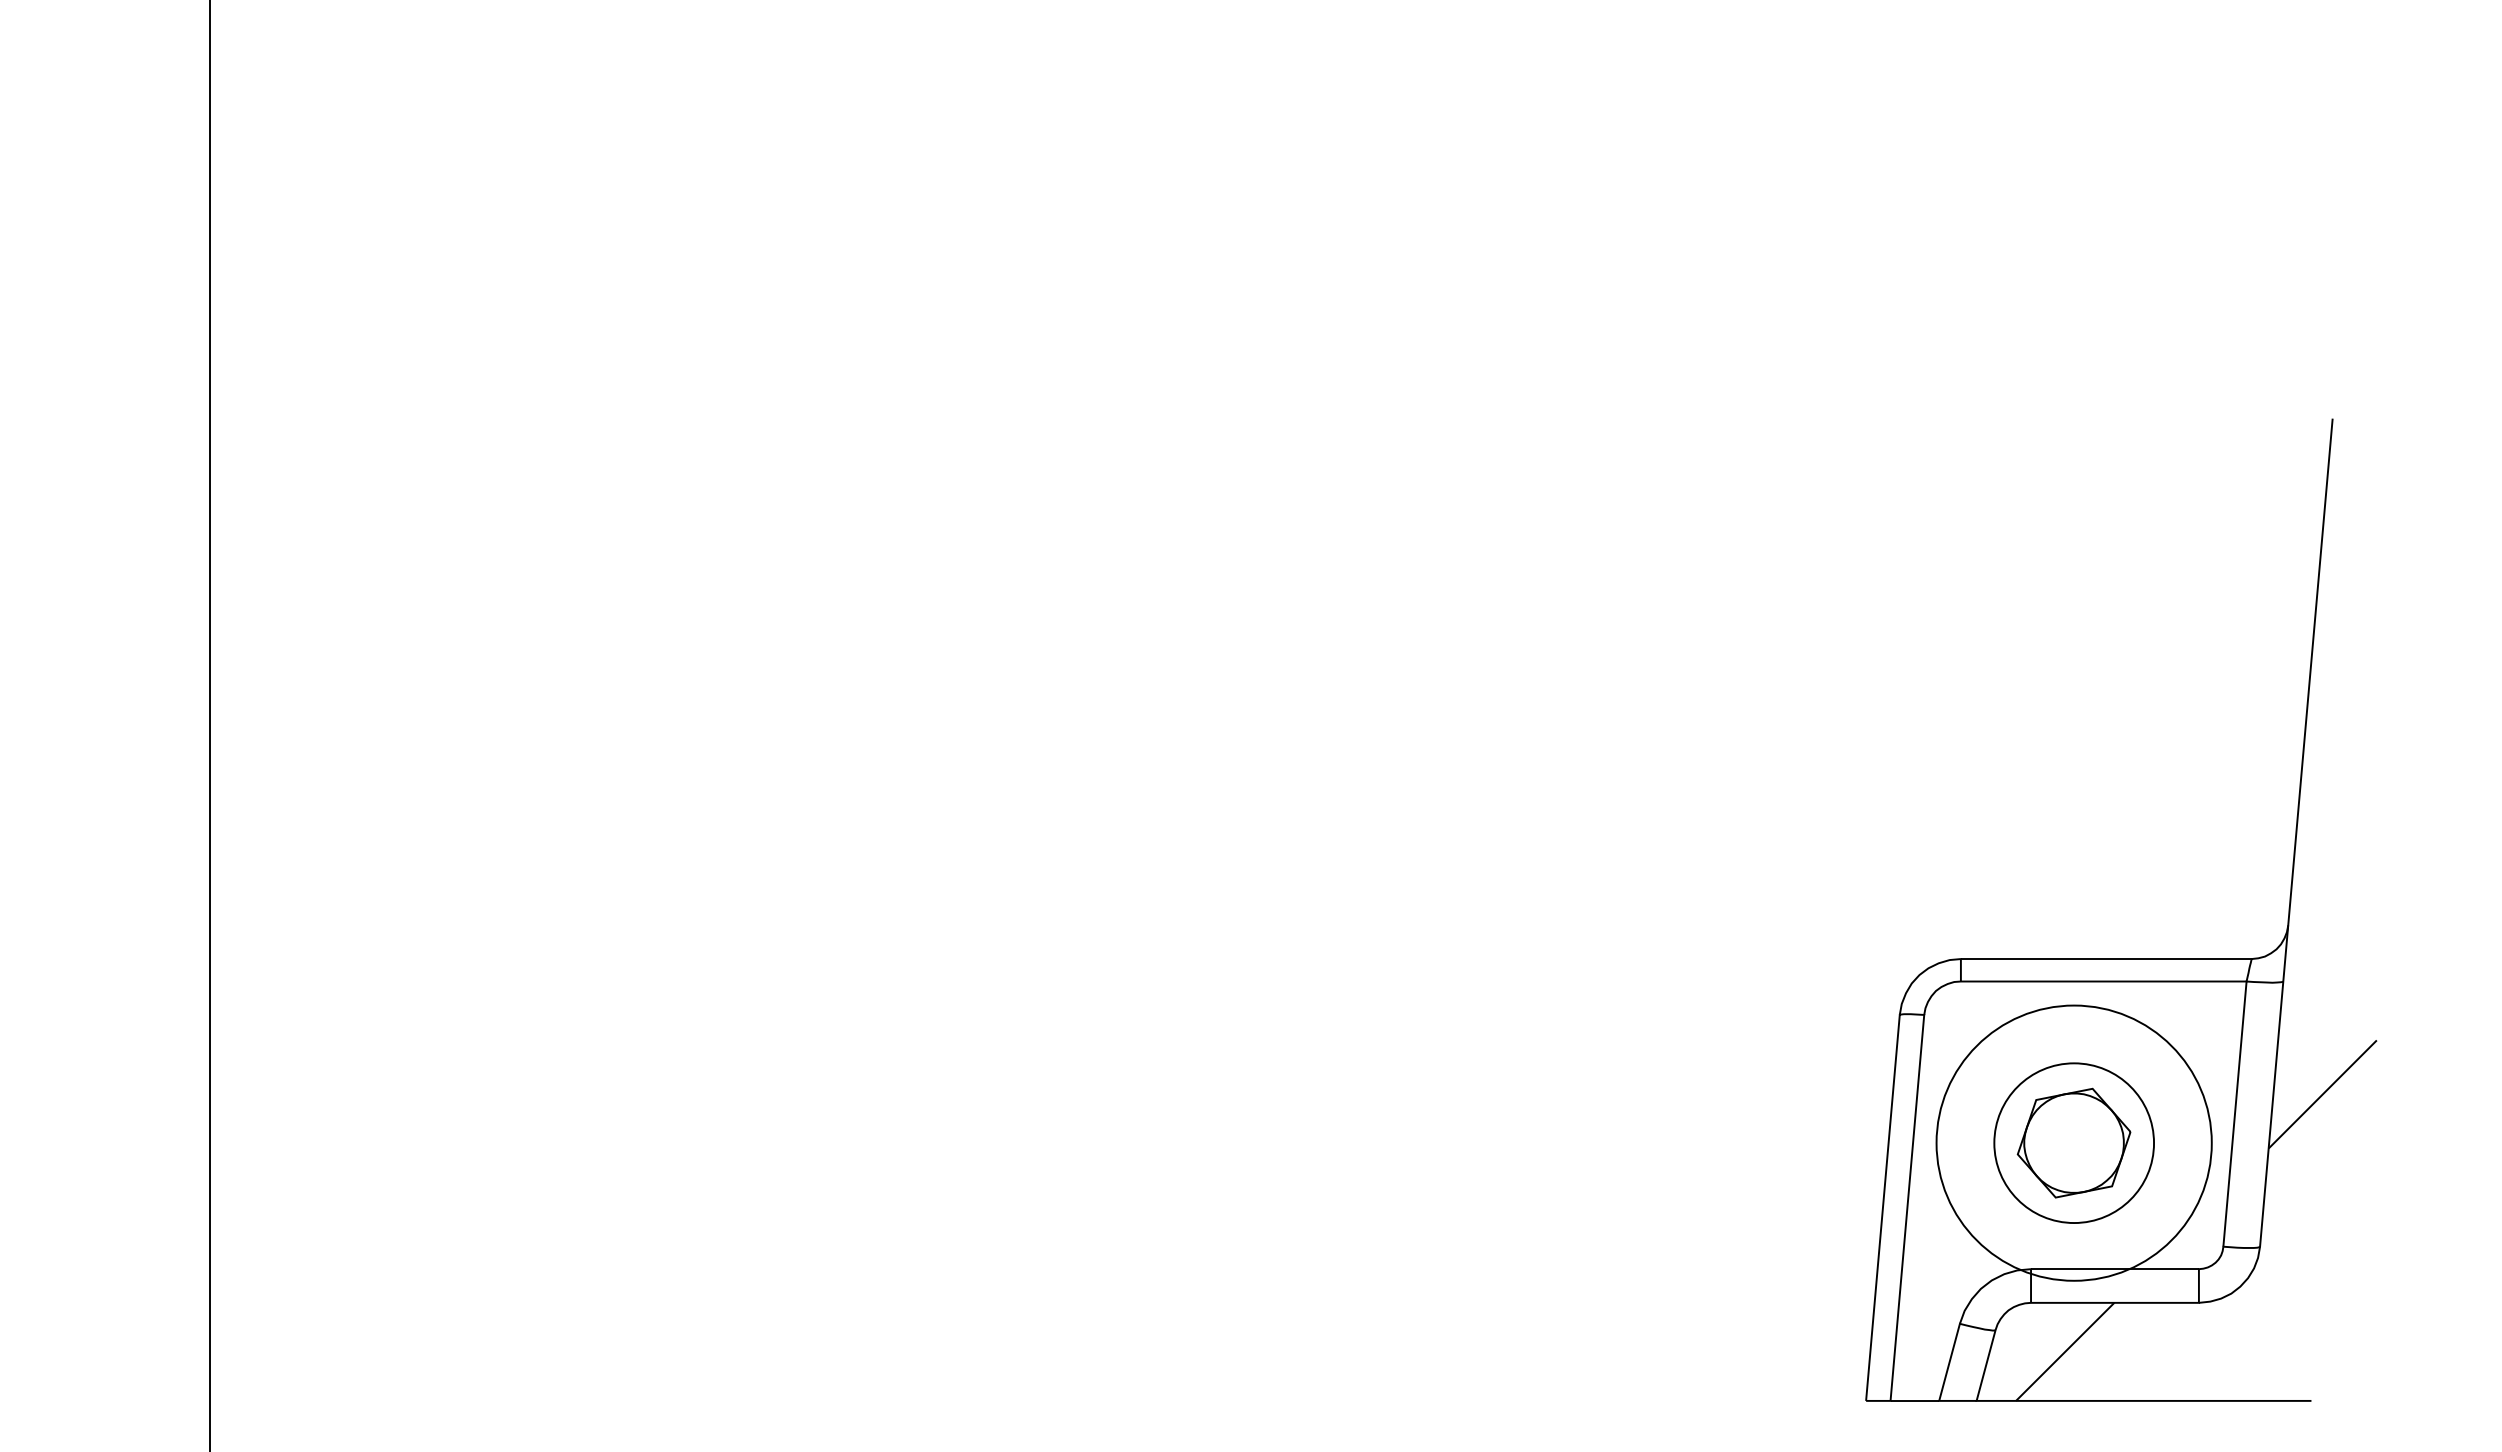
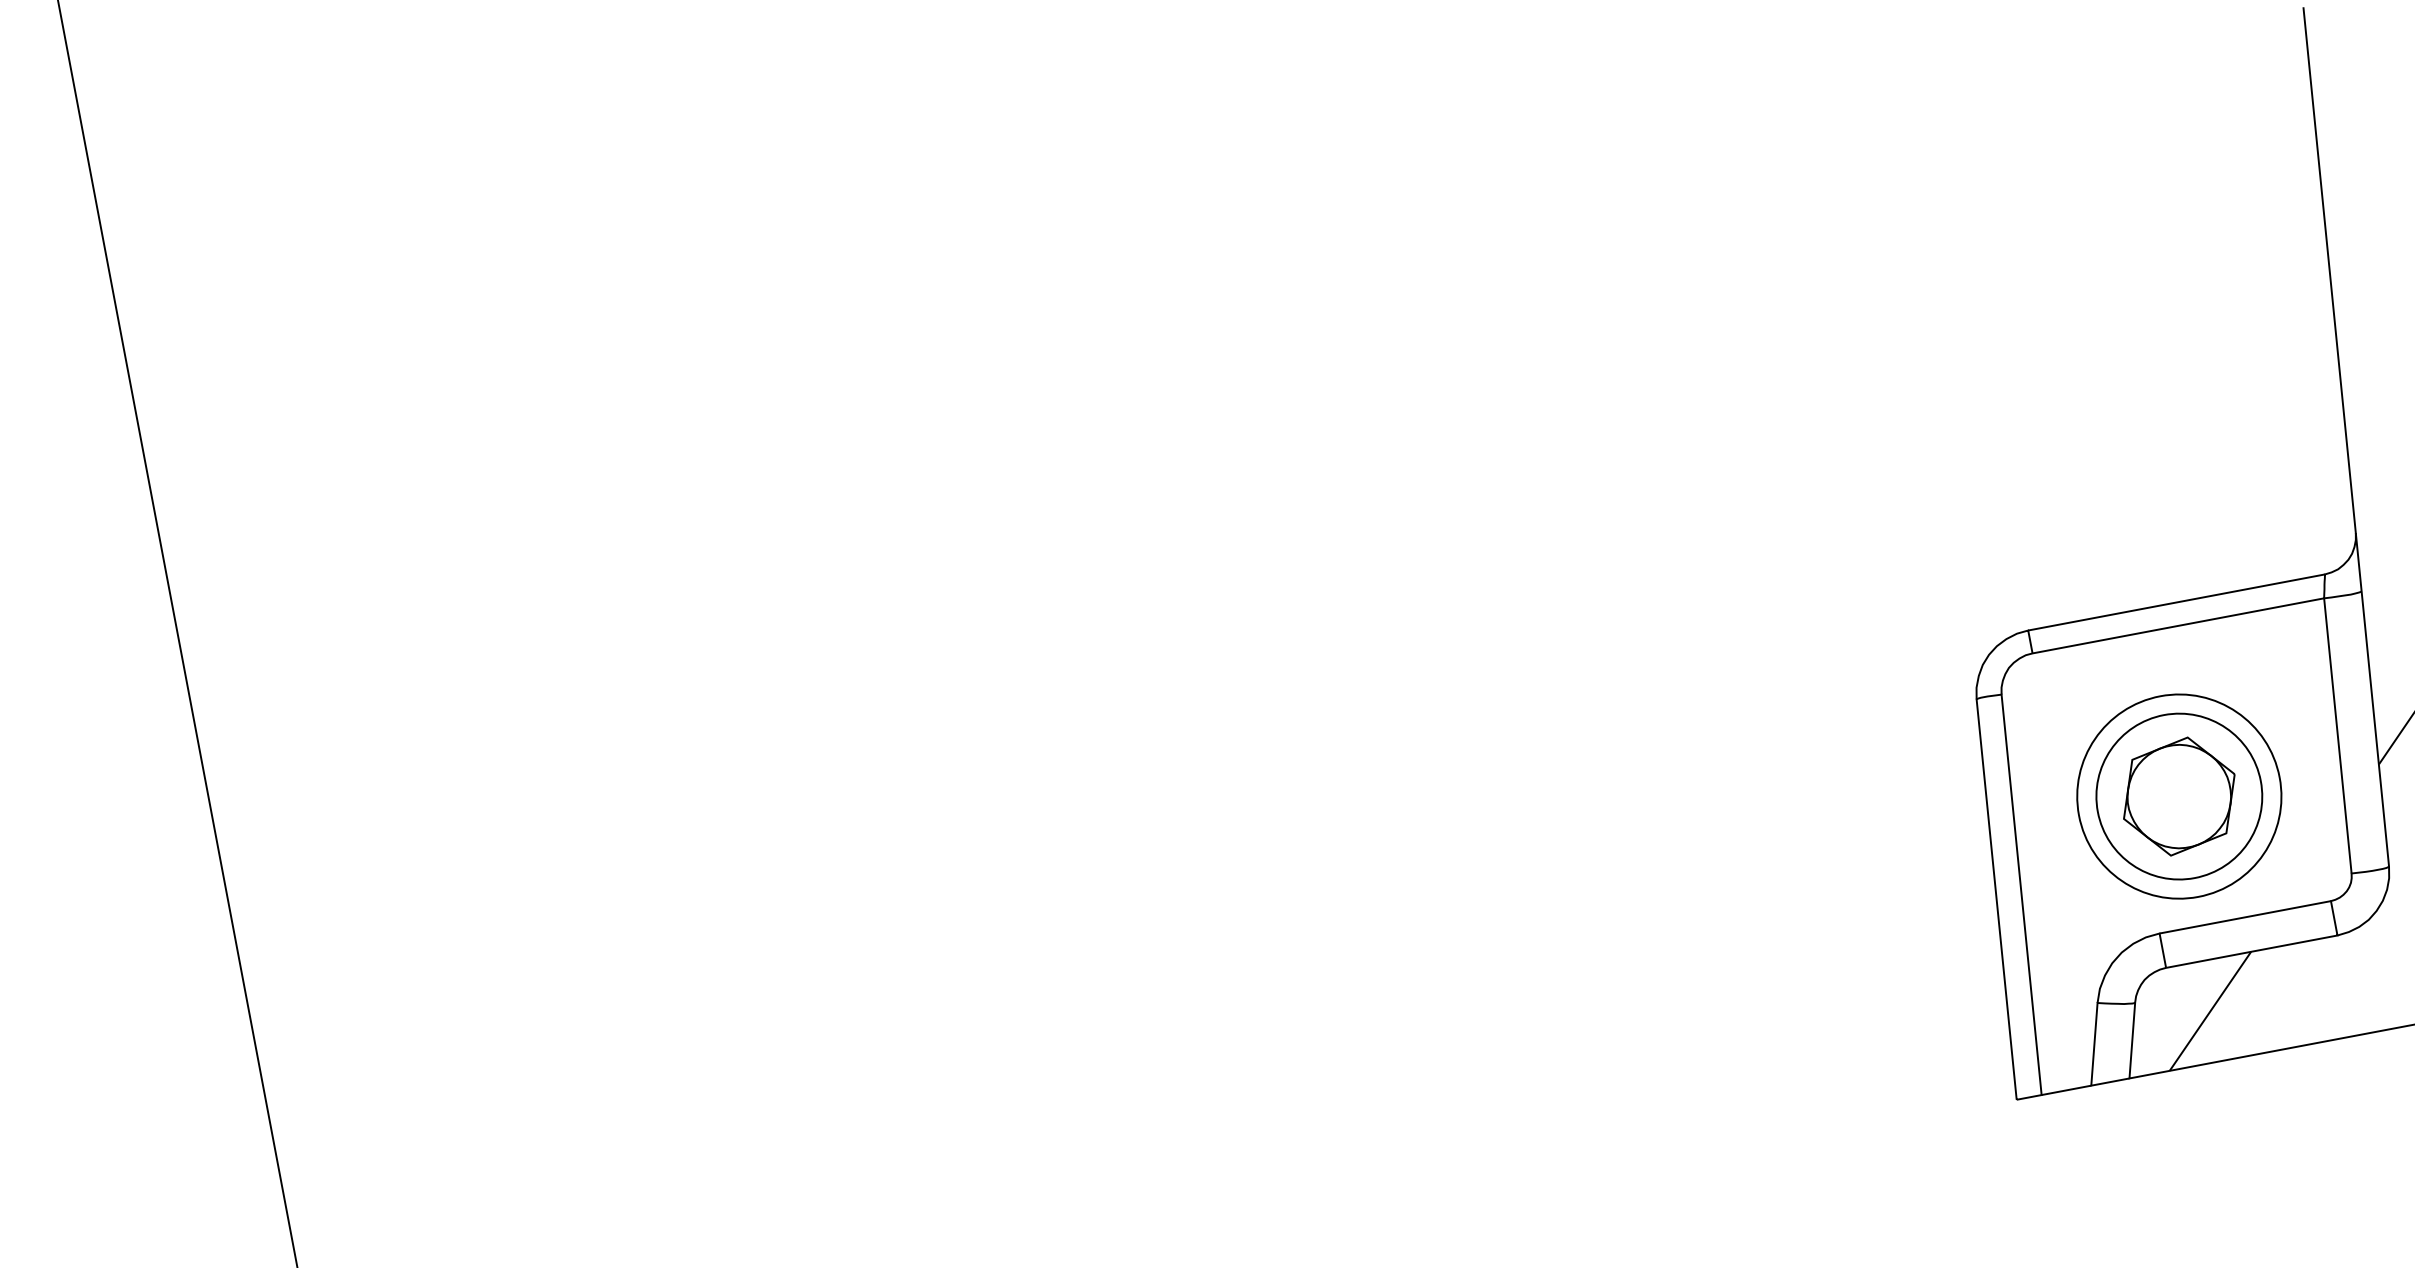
circle: (2073, 1142) -> (2178, 796), size x0.71

